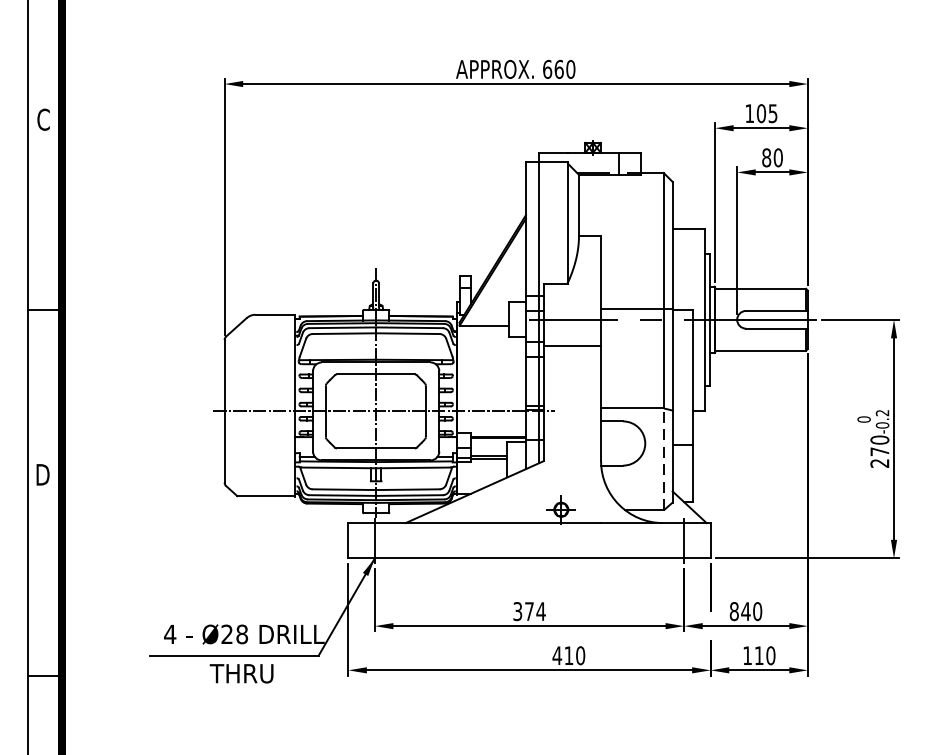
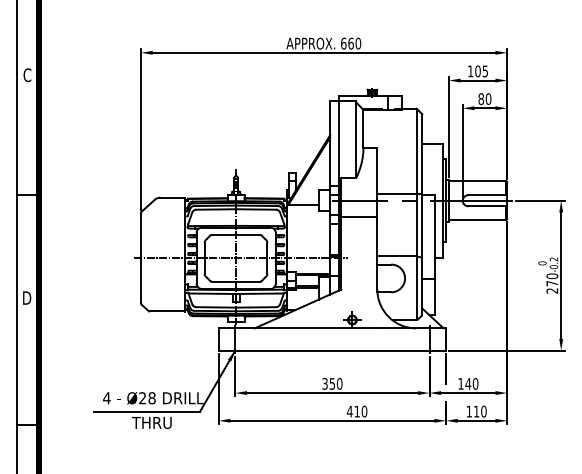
line: (663, 459) -> (416, 288), dashed -> solid
text: (534, 610) -> (335, 383), 374 -> 350
text: (733, 610) -> (460, 383), 840 -> 140

